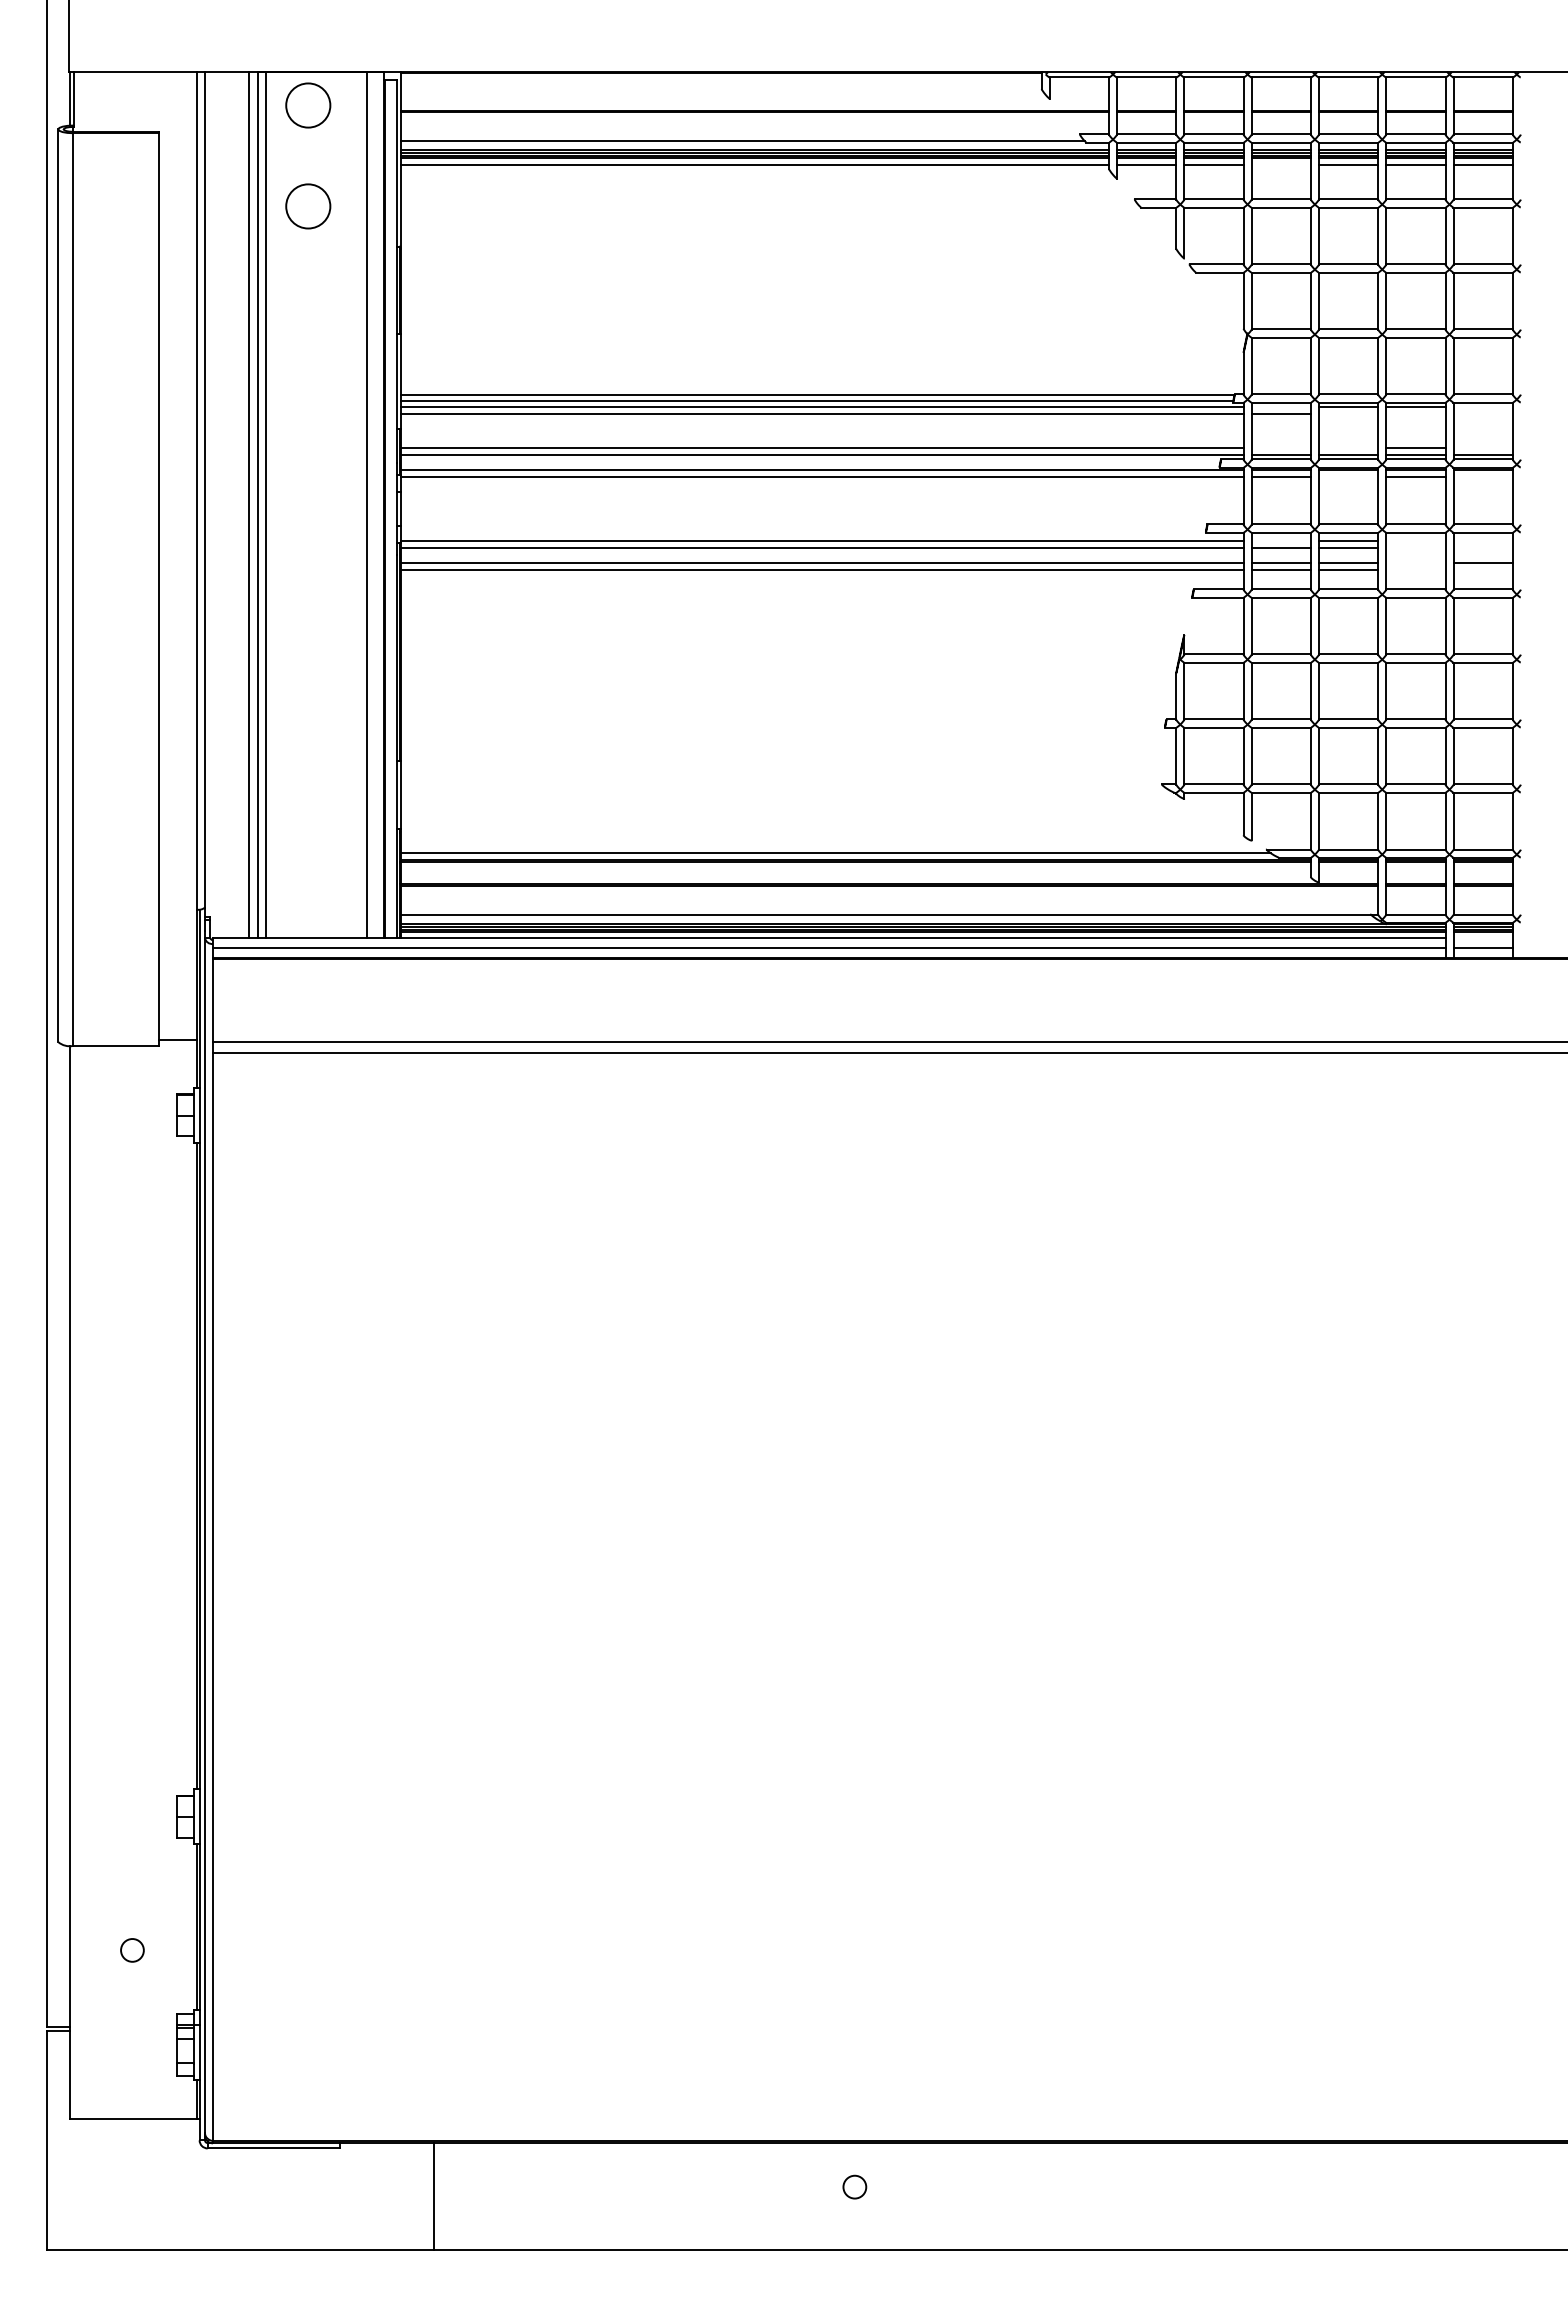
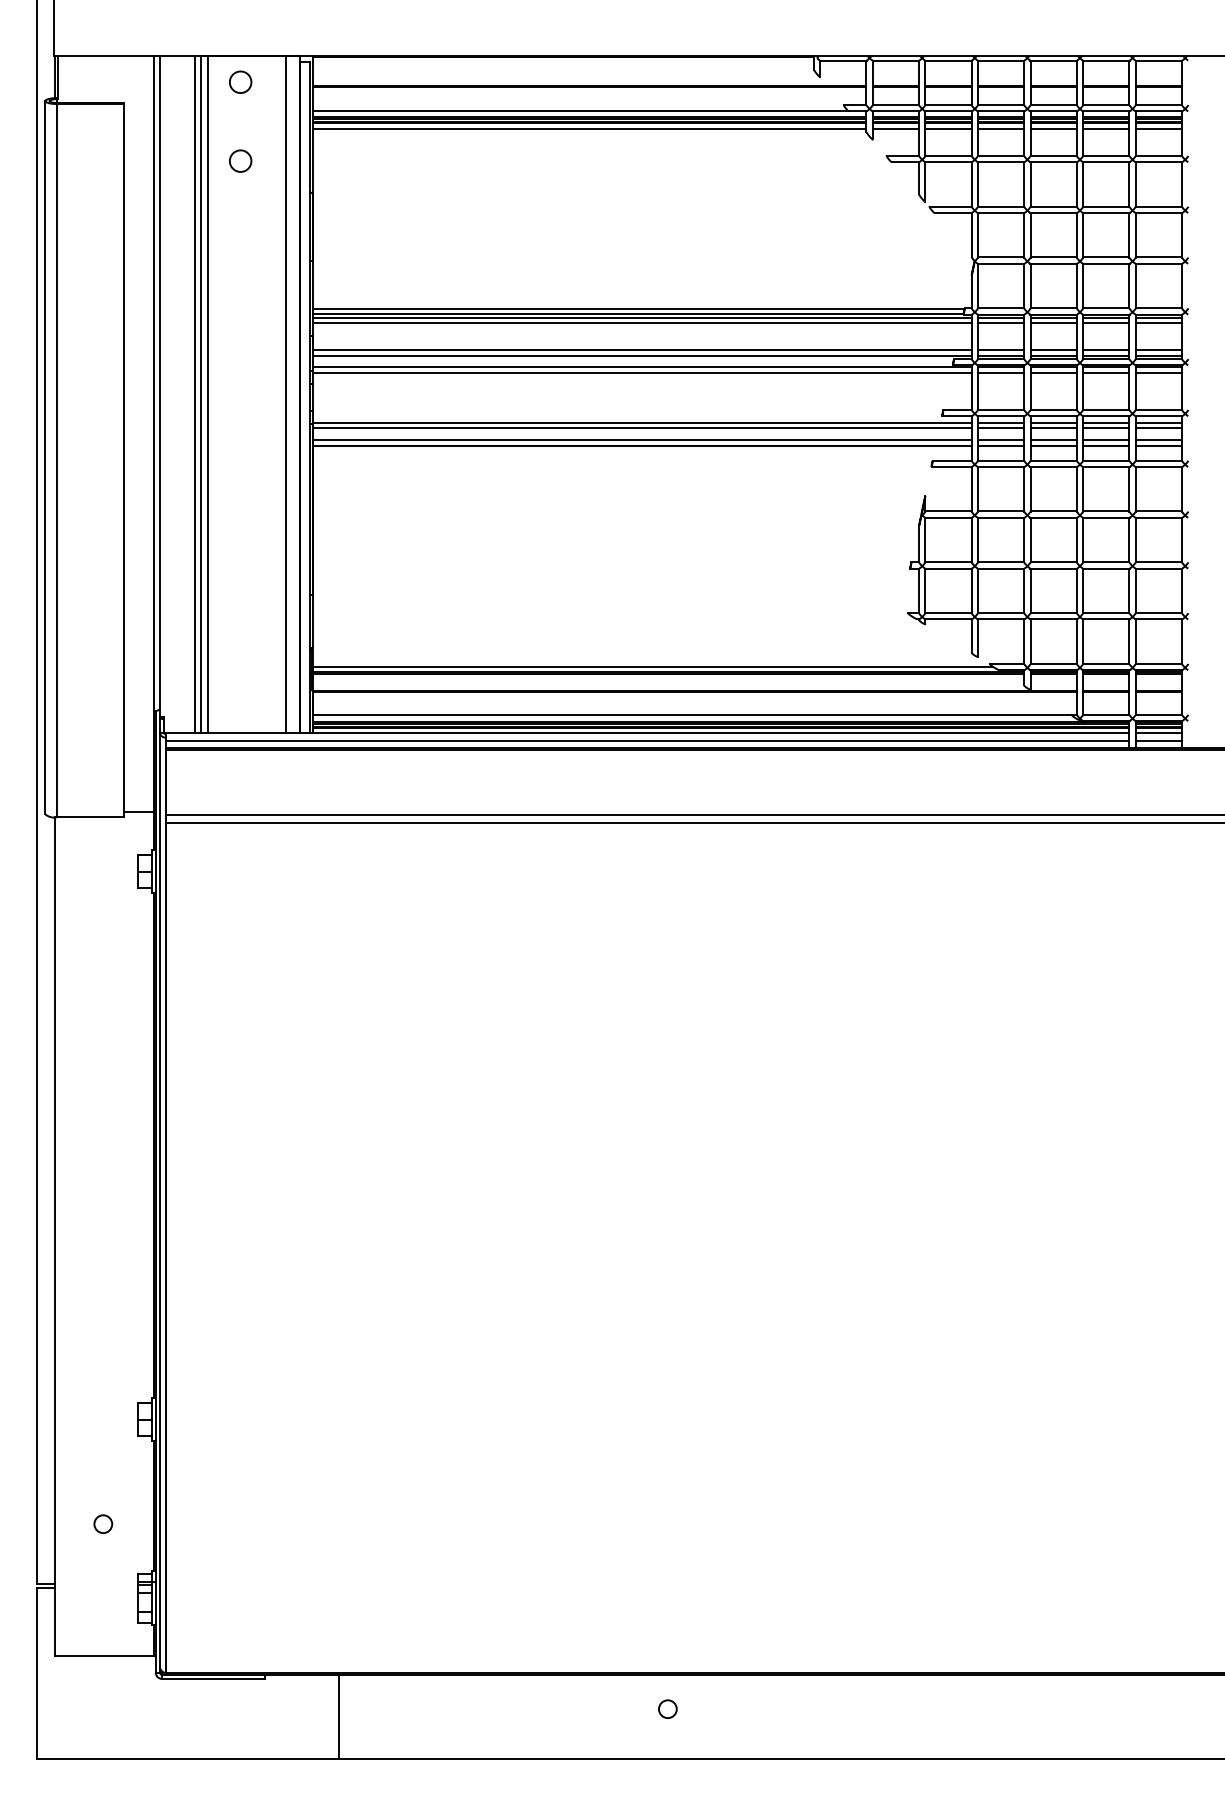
circle: (307, 104) -> (240, 81), size x0.62
line: (1280, 164) -> (1000, 128), added
circle: (307, 205) -> (240, 160), size x0.62
line: (1280, 407) -> (1000, 318), added
line: (1482, 407) -> (1158, 318), added
line: (1348, 413) -> (1053, 323), added
line: (1415, 413) -> (1106, 323), added
line: (1482, 413) -> (1158, 323), added
line: (1280, 447) -> (1000, 349), added
line: (1348, 447) -> (1053, 349), added
line: (1482, 447) -> (1158, 349), added
line: (1348, 477) -> (1053, 373), added
line: (1482, 477) -> (1158, 373), added
line: (1280, 540) -> (1000, 422), added
line: (1415, 540) -> (1106, 422), added
line: (1482, 540) -> (1158, 422), added
line: (1415, 547) -> (1106, 427), added
line: (1482, 547) -> (1158, 427), added
line: (1415, 562) -> (1106, 439), added
line: (1415, 570) -> (1106, 445), added
line: (1482, 570) -> (1158, 445), added
line: (1482, 937) -> (1158, 732), added

